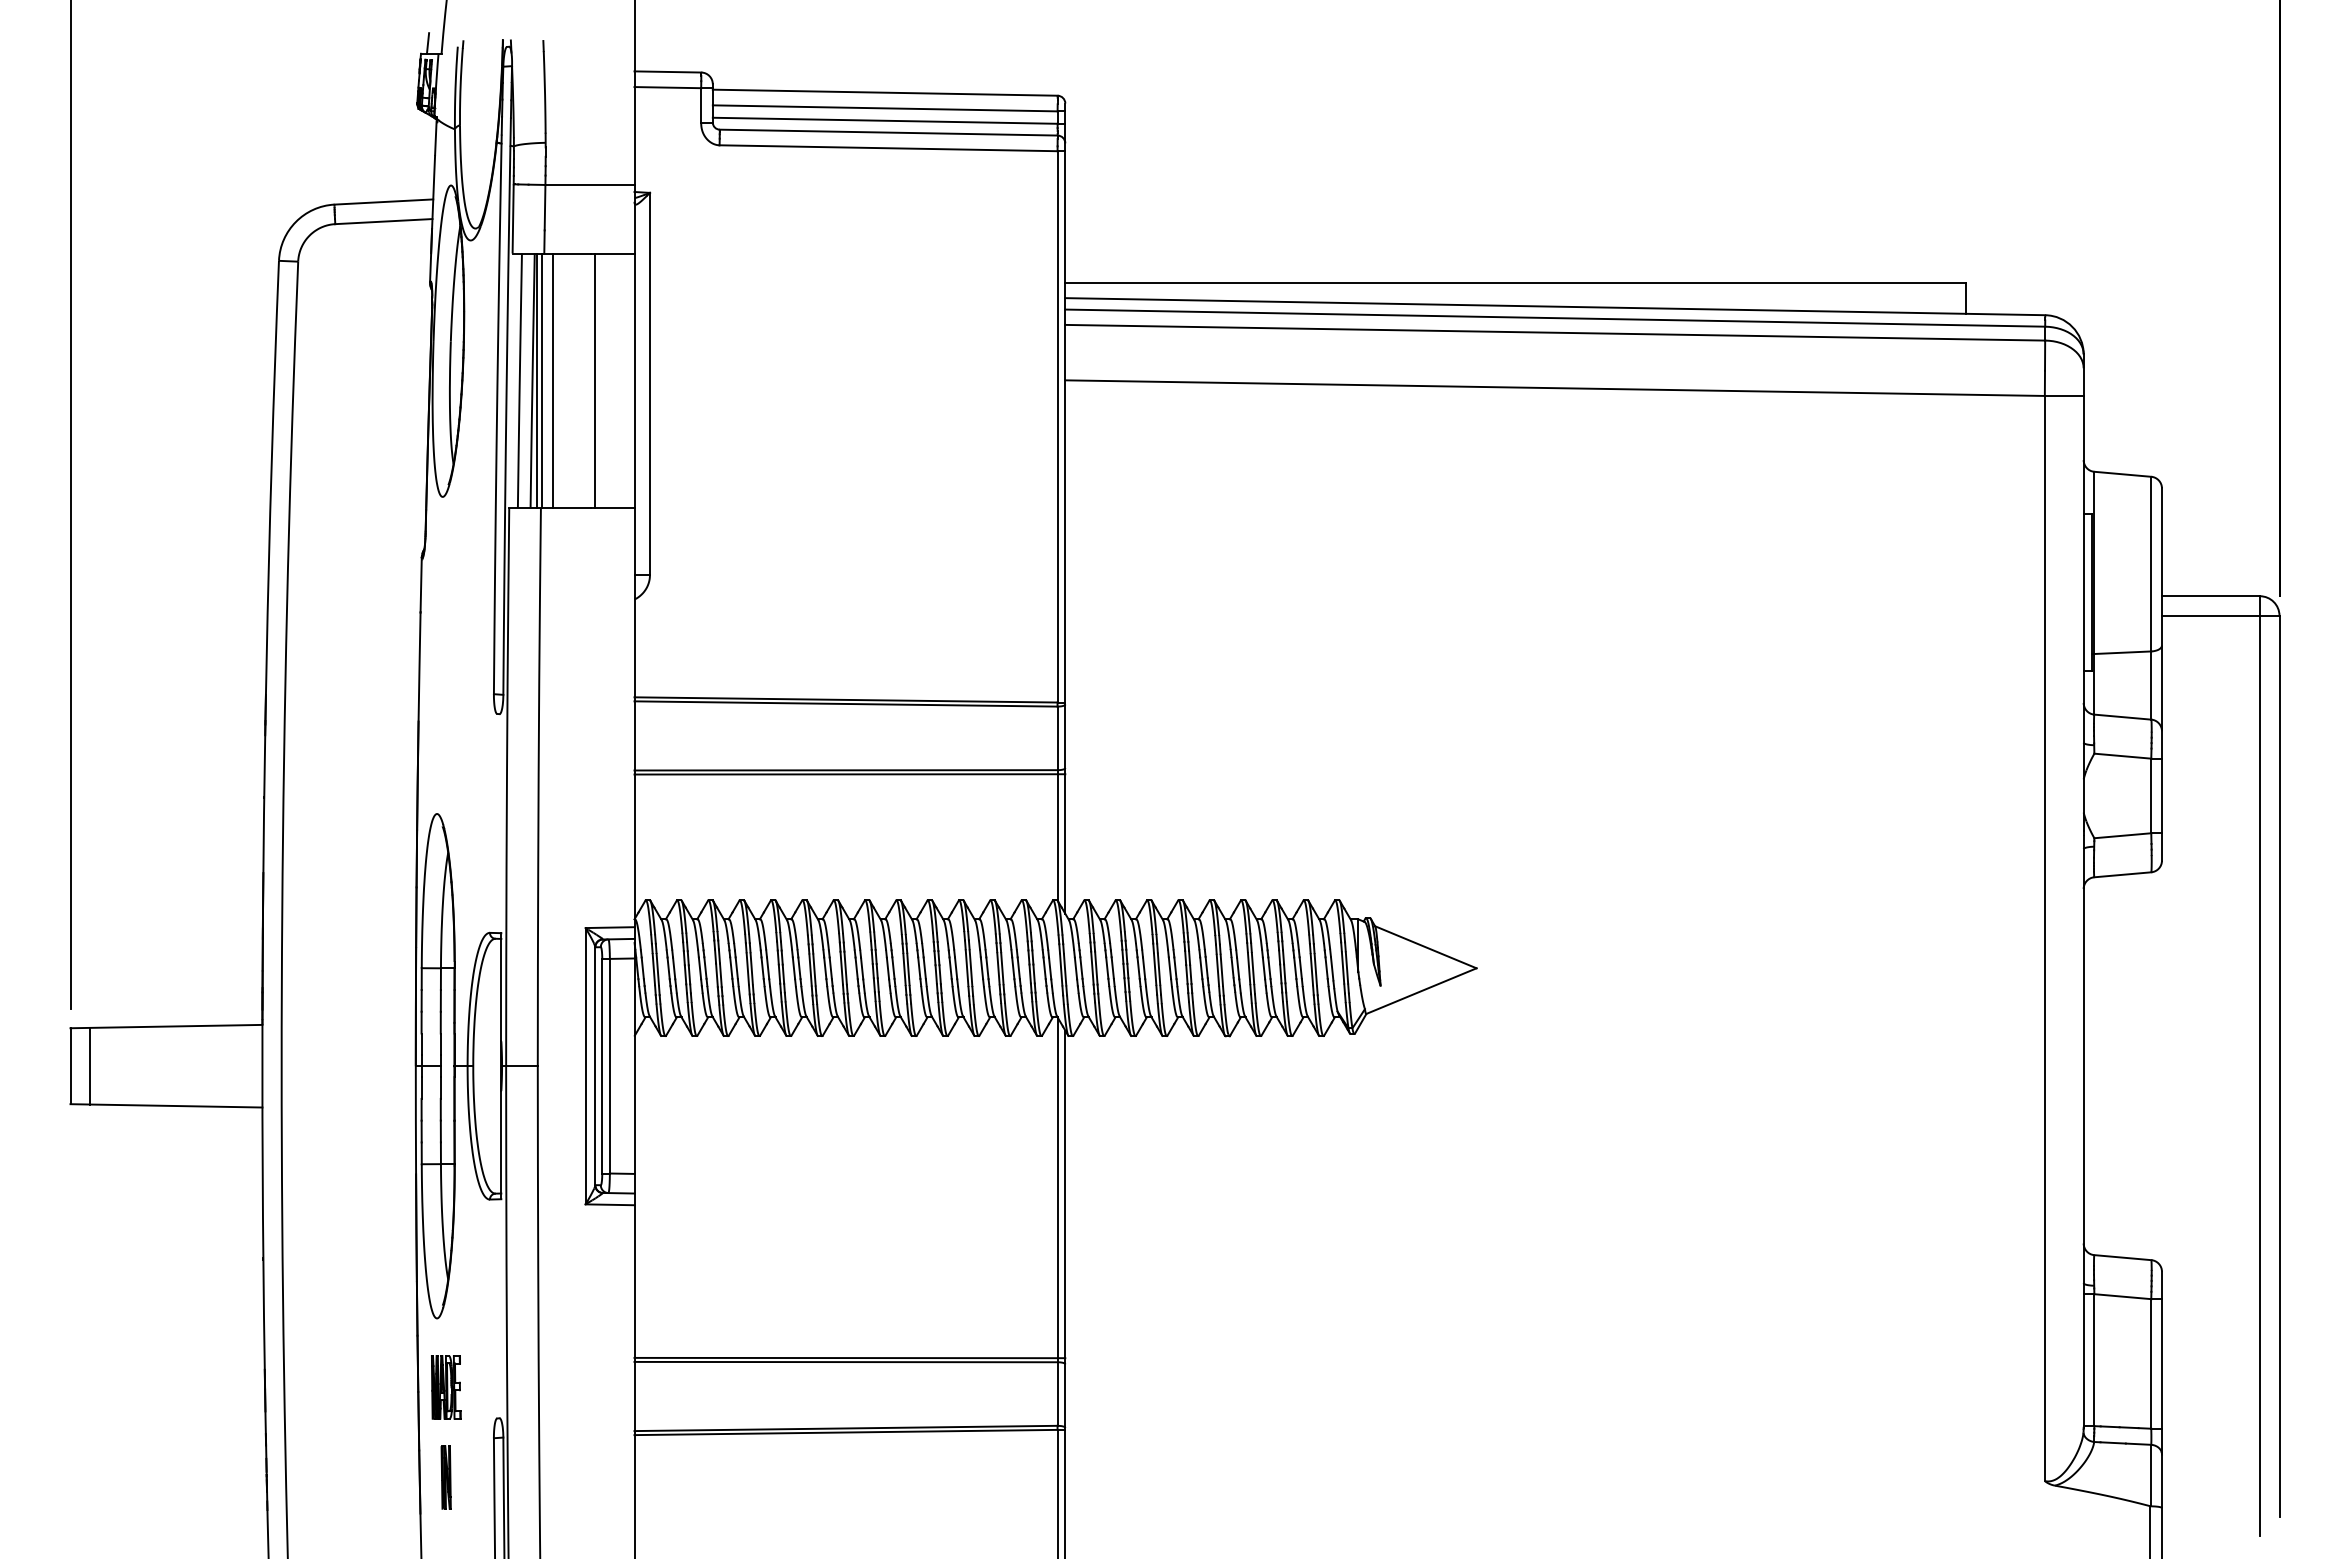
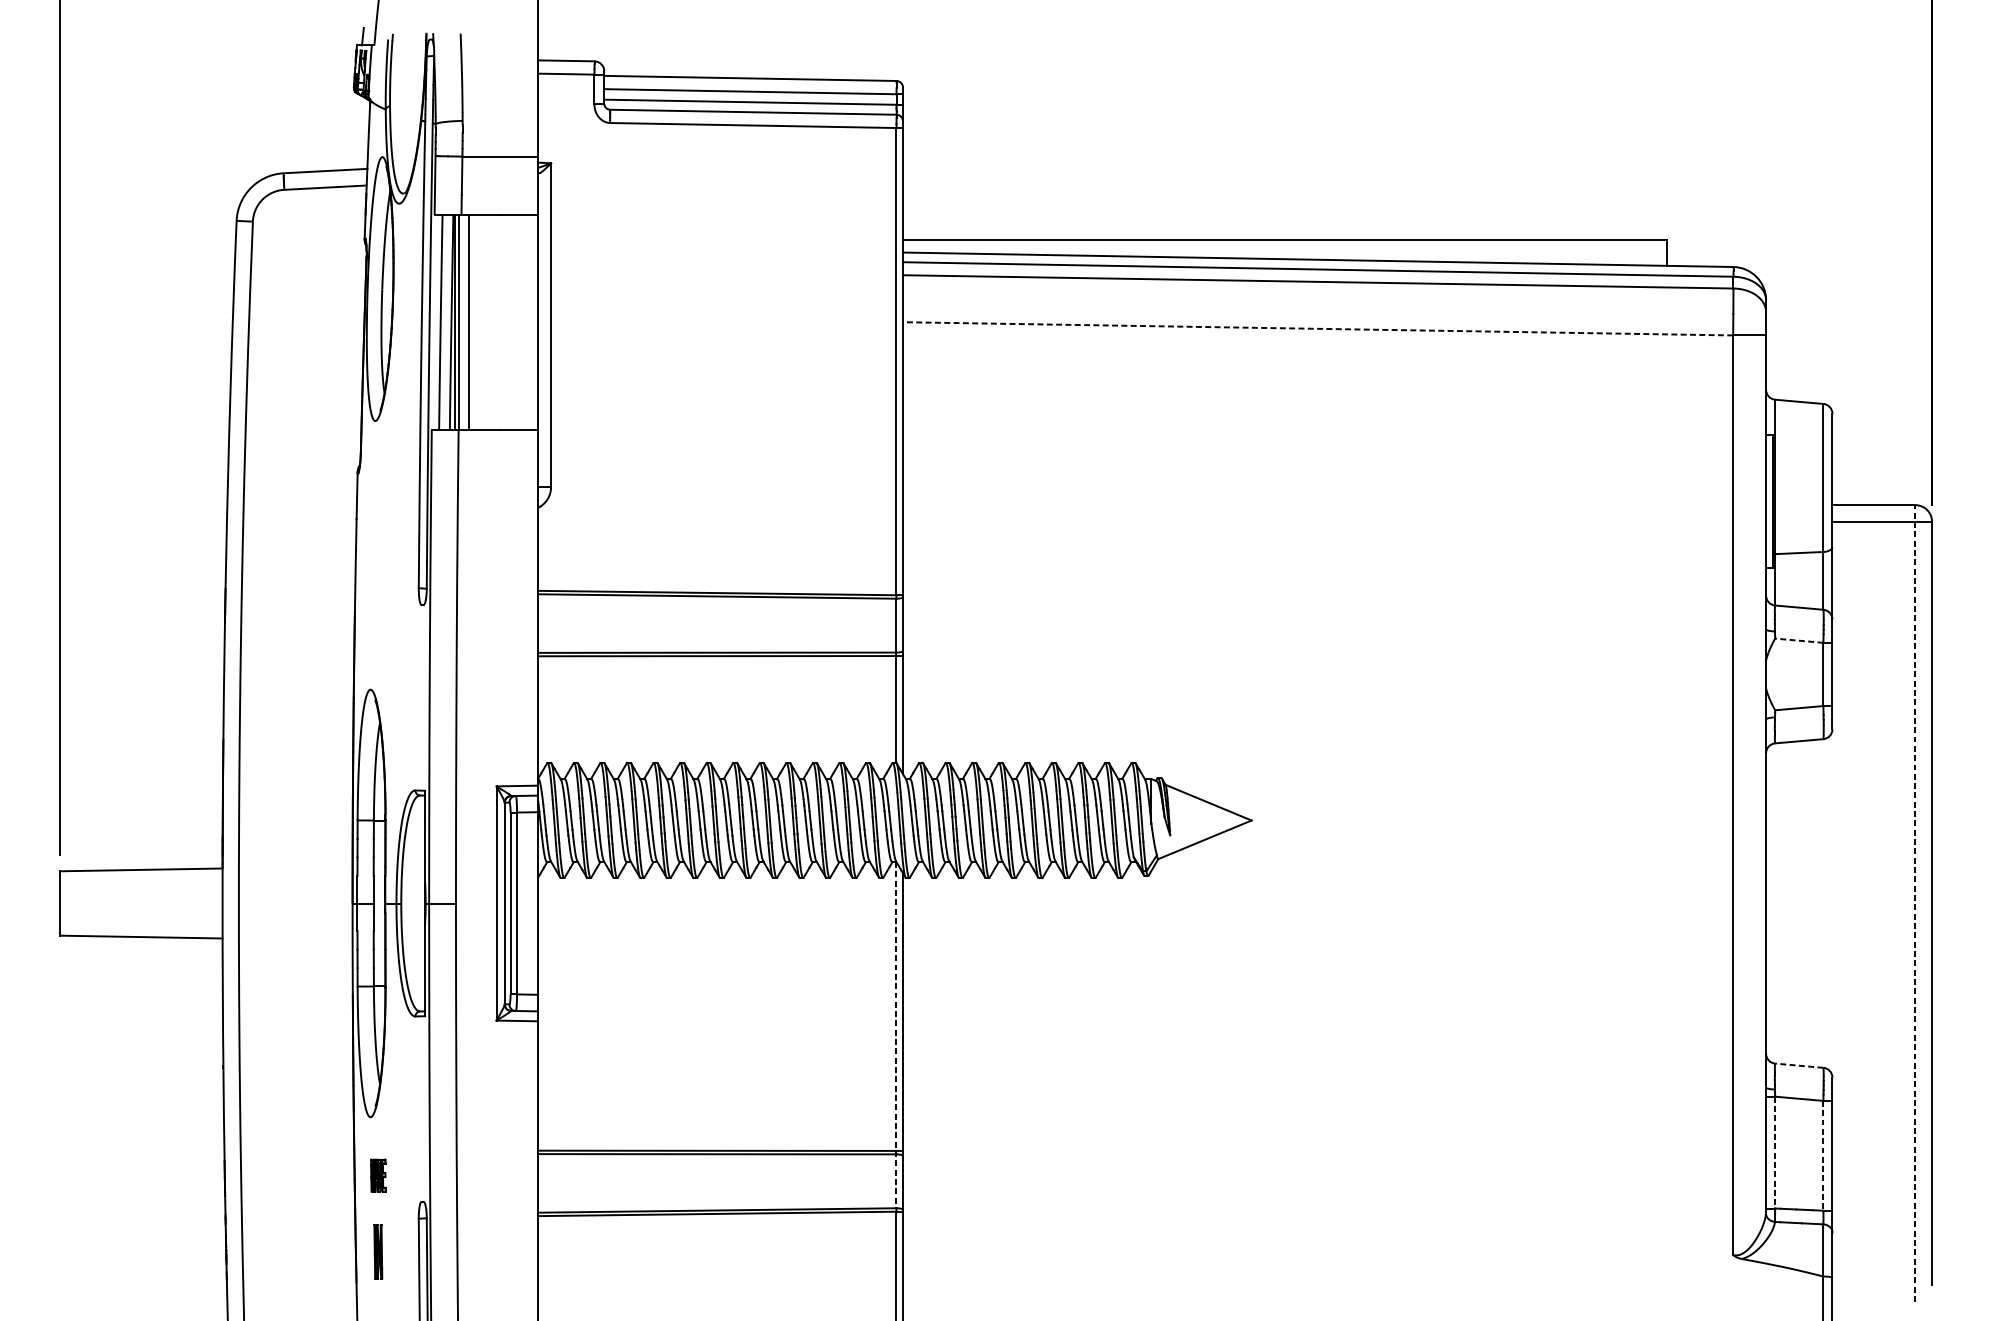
line: (595, 380) -> (504, 322), removed
line: (1555, 388) -> (1318, 329), solid -> dashed
line: (2122, 756) -> (1799, 641), solid -> dashed
line: (89, 1065) -> (76, 902), removed
line: (2259, 1065) -> (1915, 902), solid -> dashed
line: (1057, 1222) -> (896, 1035), solid -> dashed
line: (2122, 1257) -> (1799, 1065), solid -> dashed
line: (2094, 1360) -> (1775, 1152), solid -> dashed
line: (2151, 1363) -> (1823, 1155), solid -> dashed
part: (446, 1387) -> (378, 1175), size x0.6

